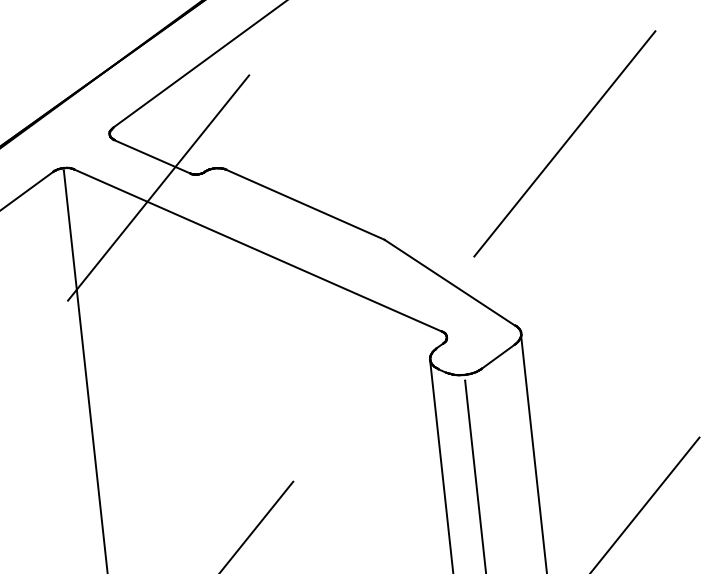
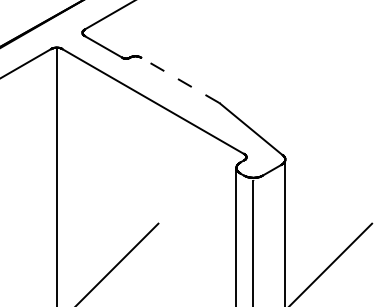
line: (564, 144) -> (318, 63), removed
line: (157, 188) -> (104, 63), removed
line: (303, 205) -> (179, 80), solid -> dashed

